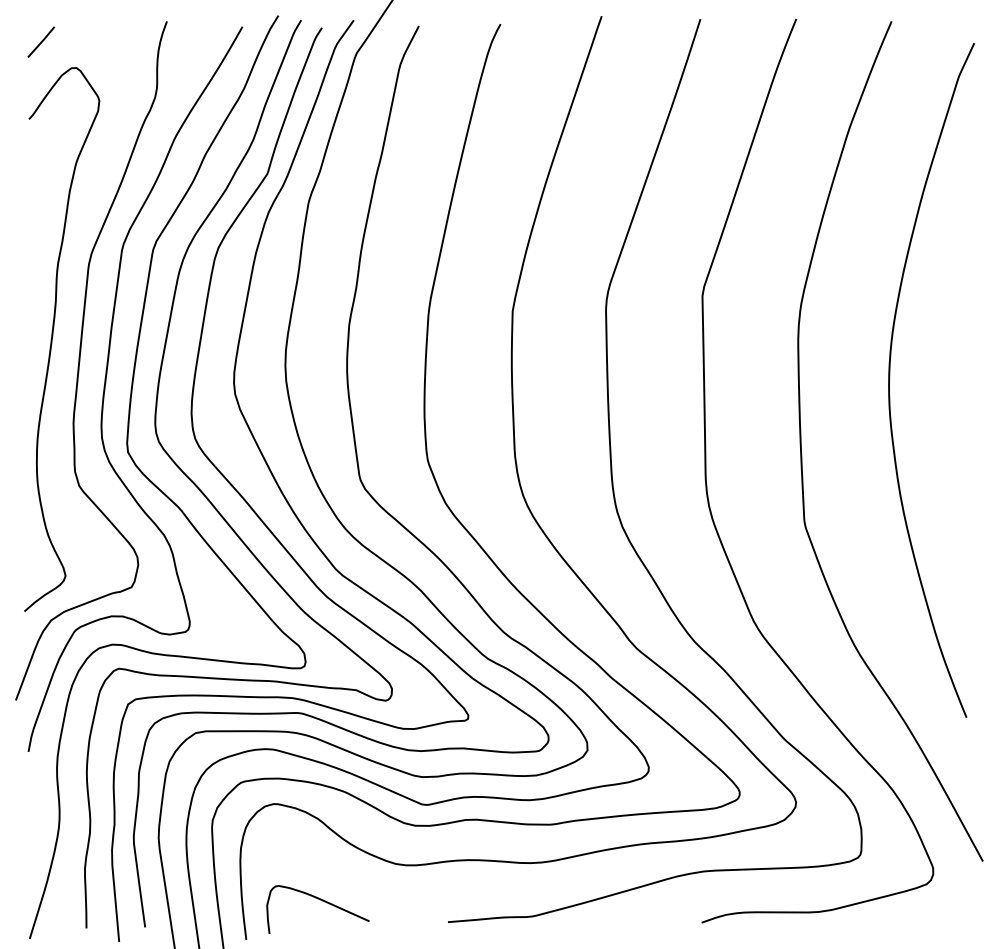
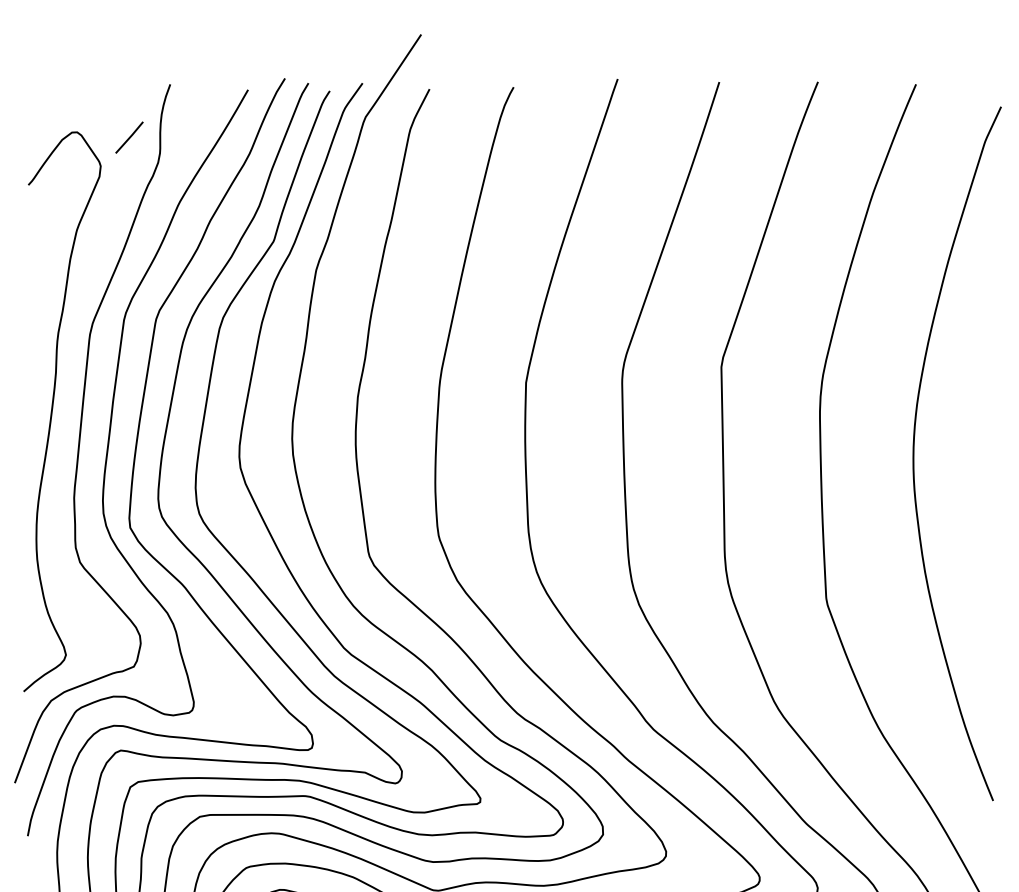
line: (41, 41) -> (129, 136), moved

